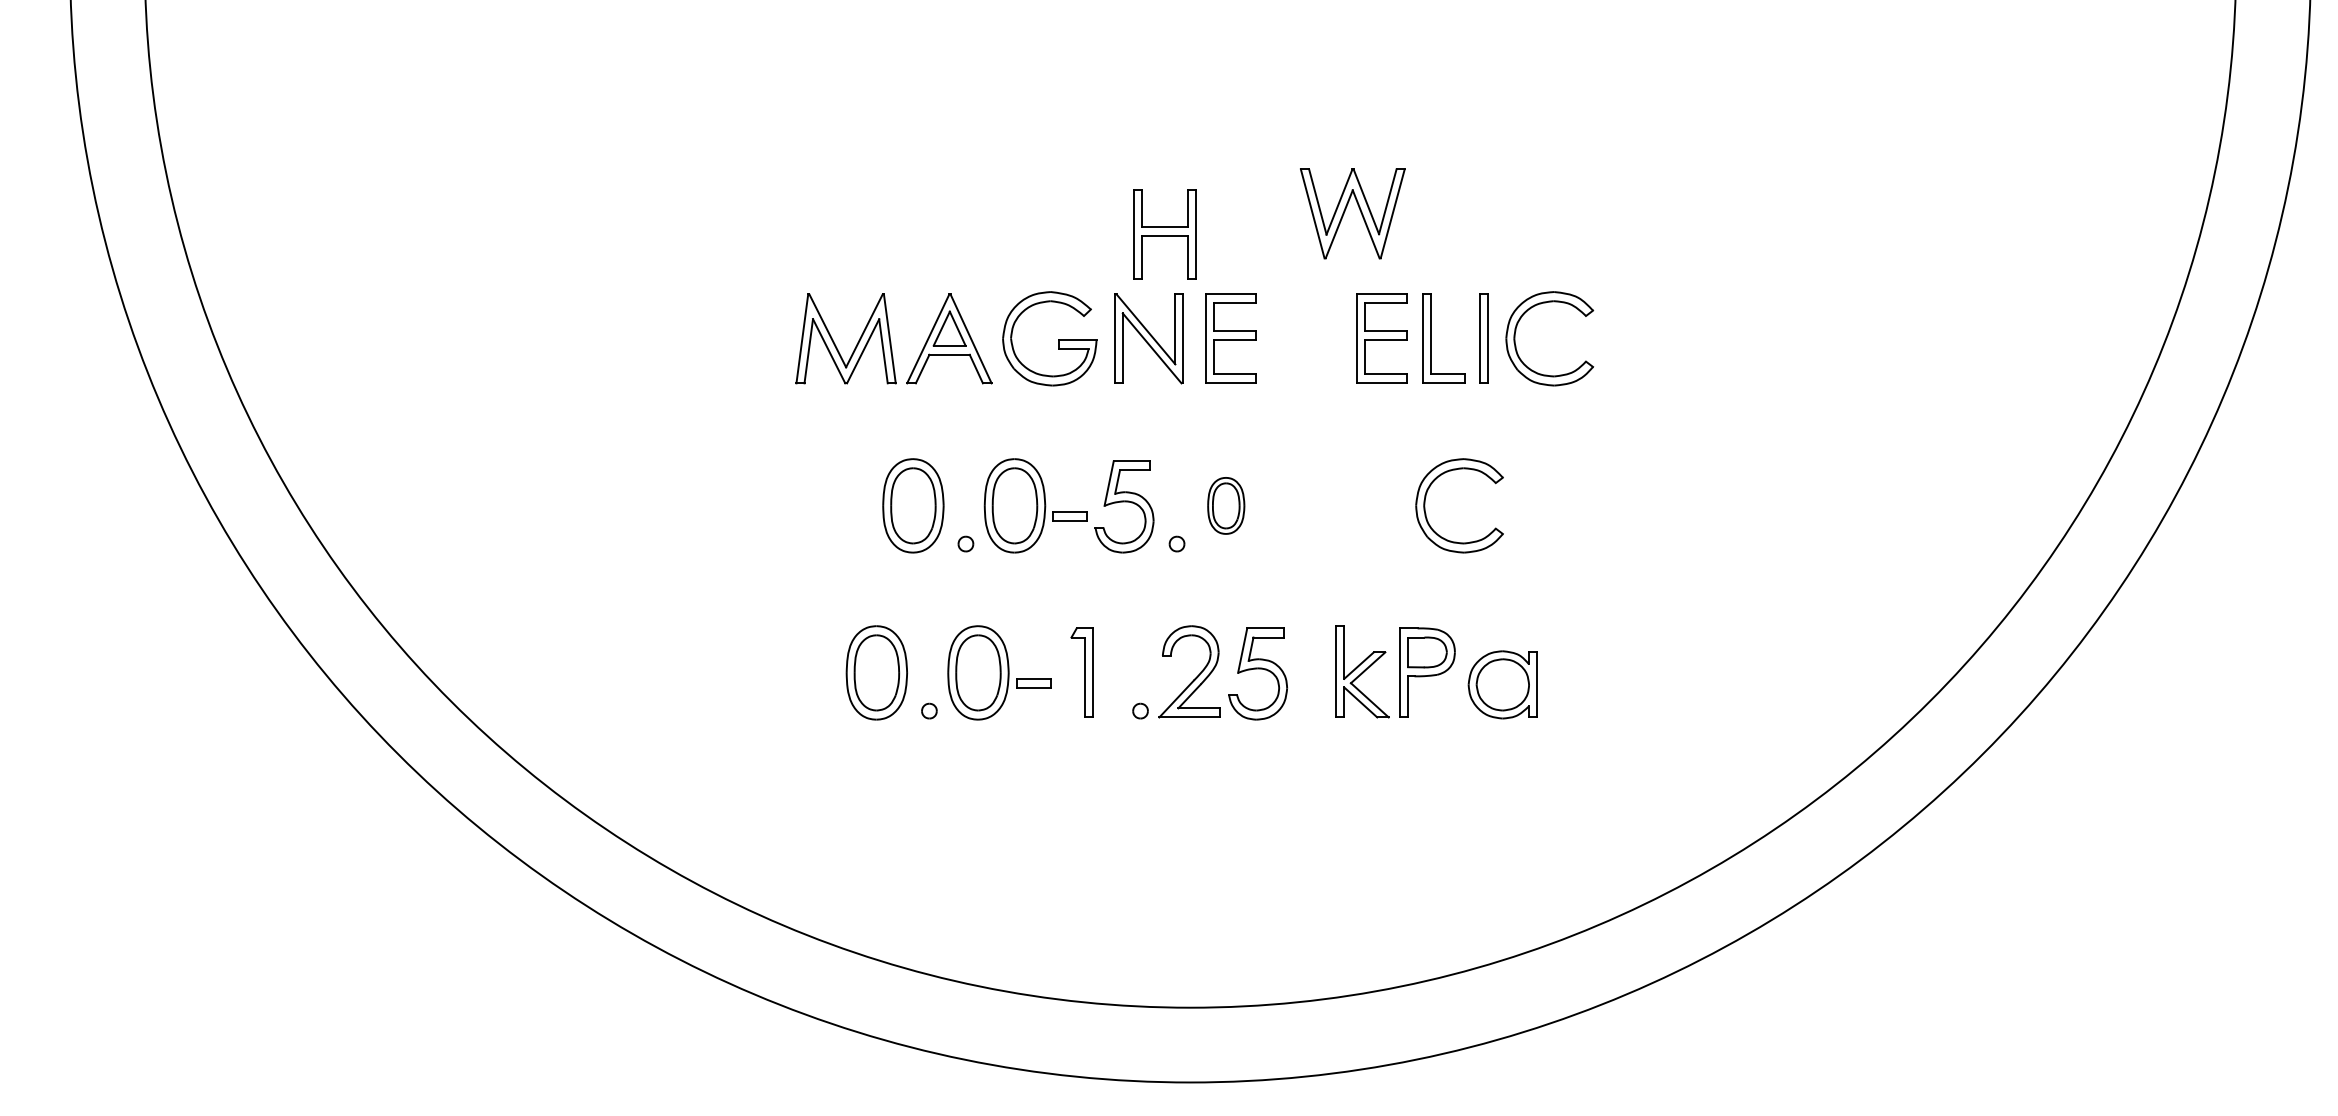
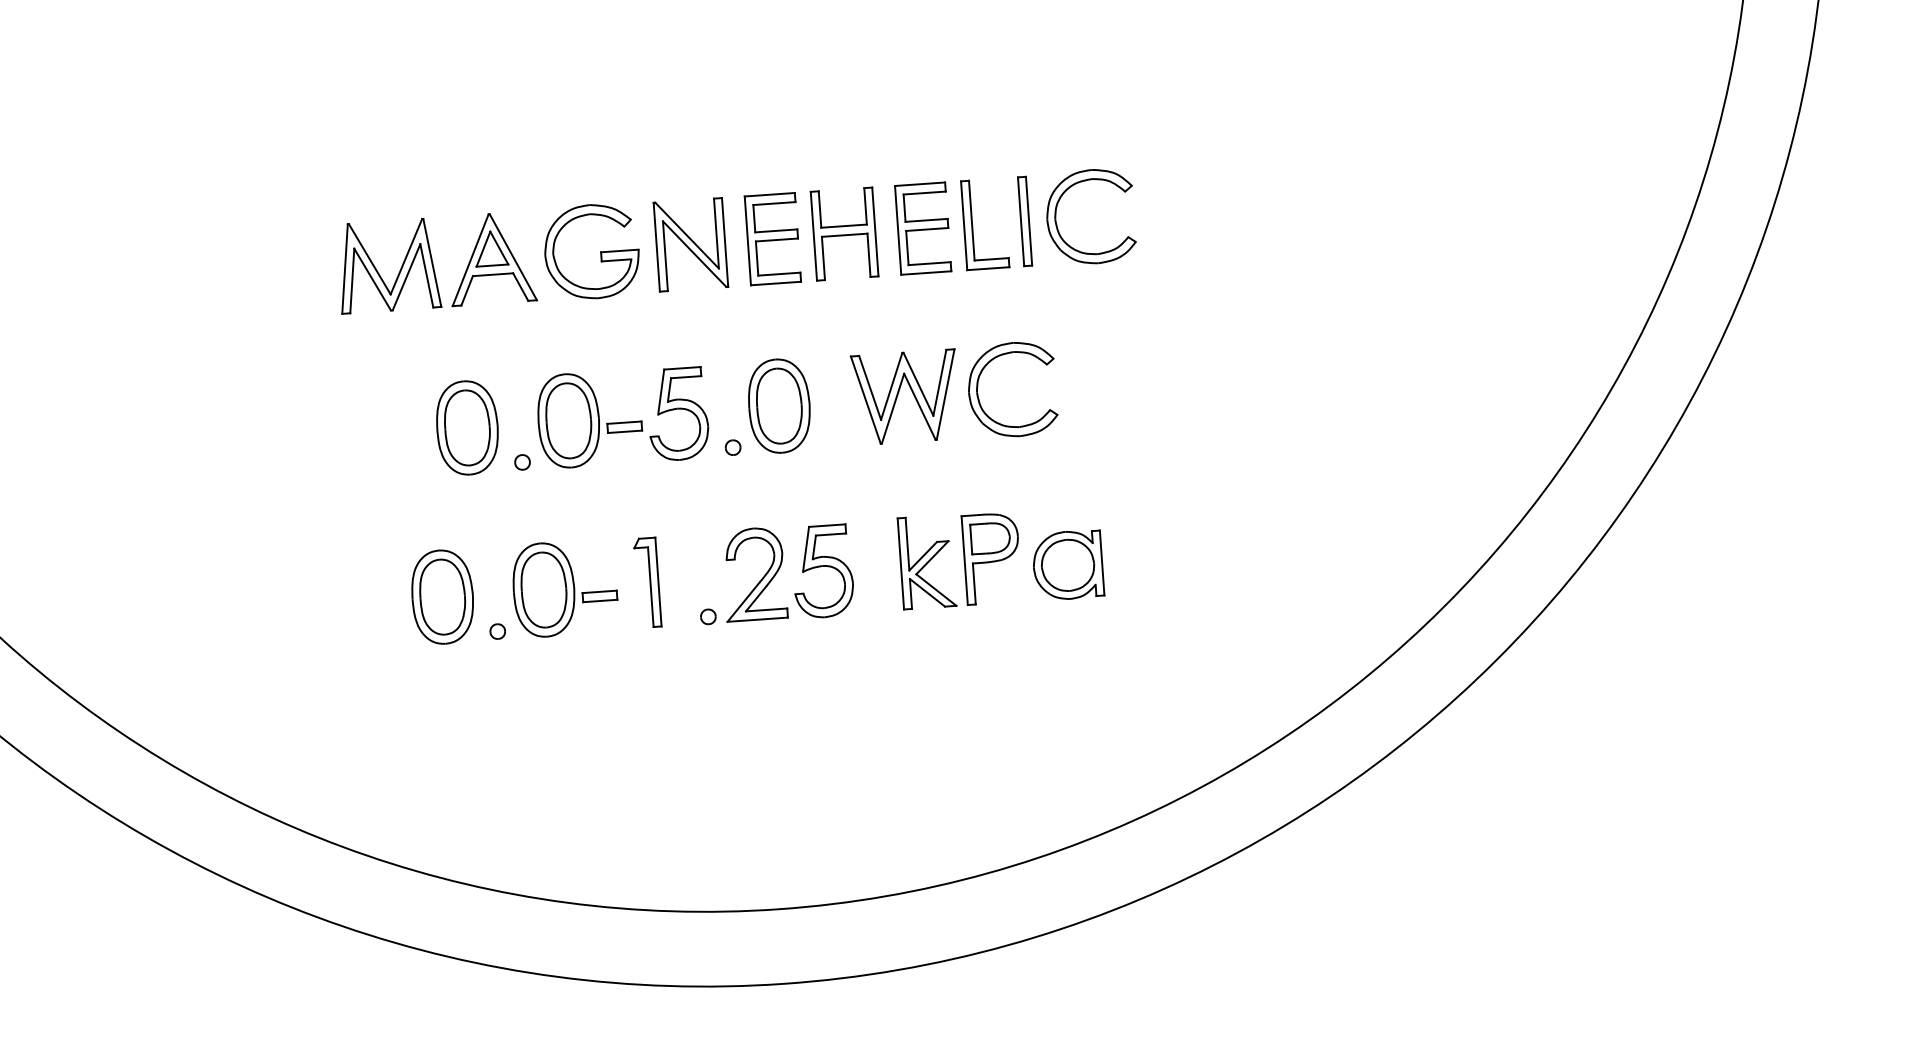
part: (1346, 209) -> (899, 393), moved
part: (1164, 234) -> (843, 233), moved
part: (1226, 505) -> (779, 405), size x1.67

